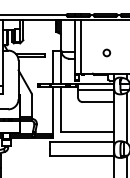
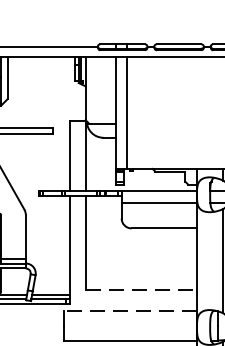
circle: (106, 52) -> (181, 124), removed
line: (88, 131) -> (143, 289), solid -> dashed
line: (82, 141) -> (130, 310), solid -> dashed

